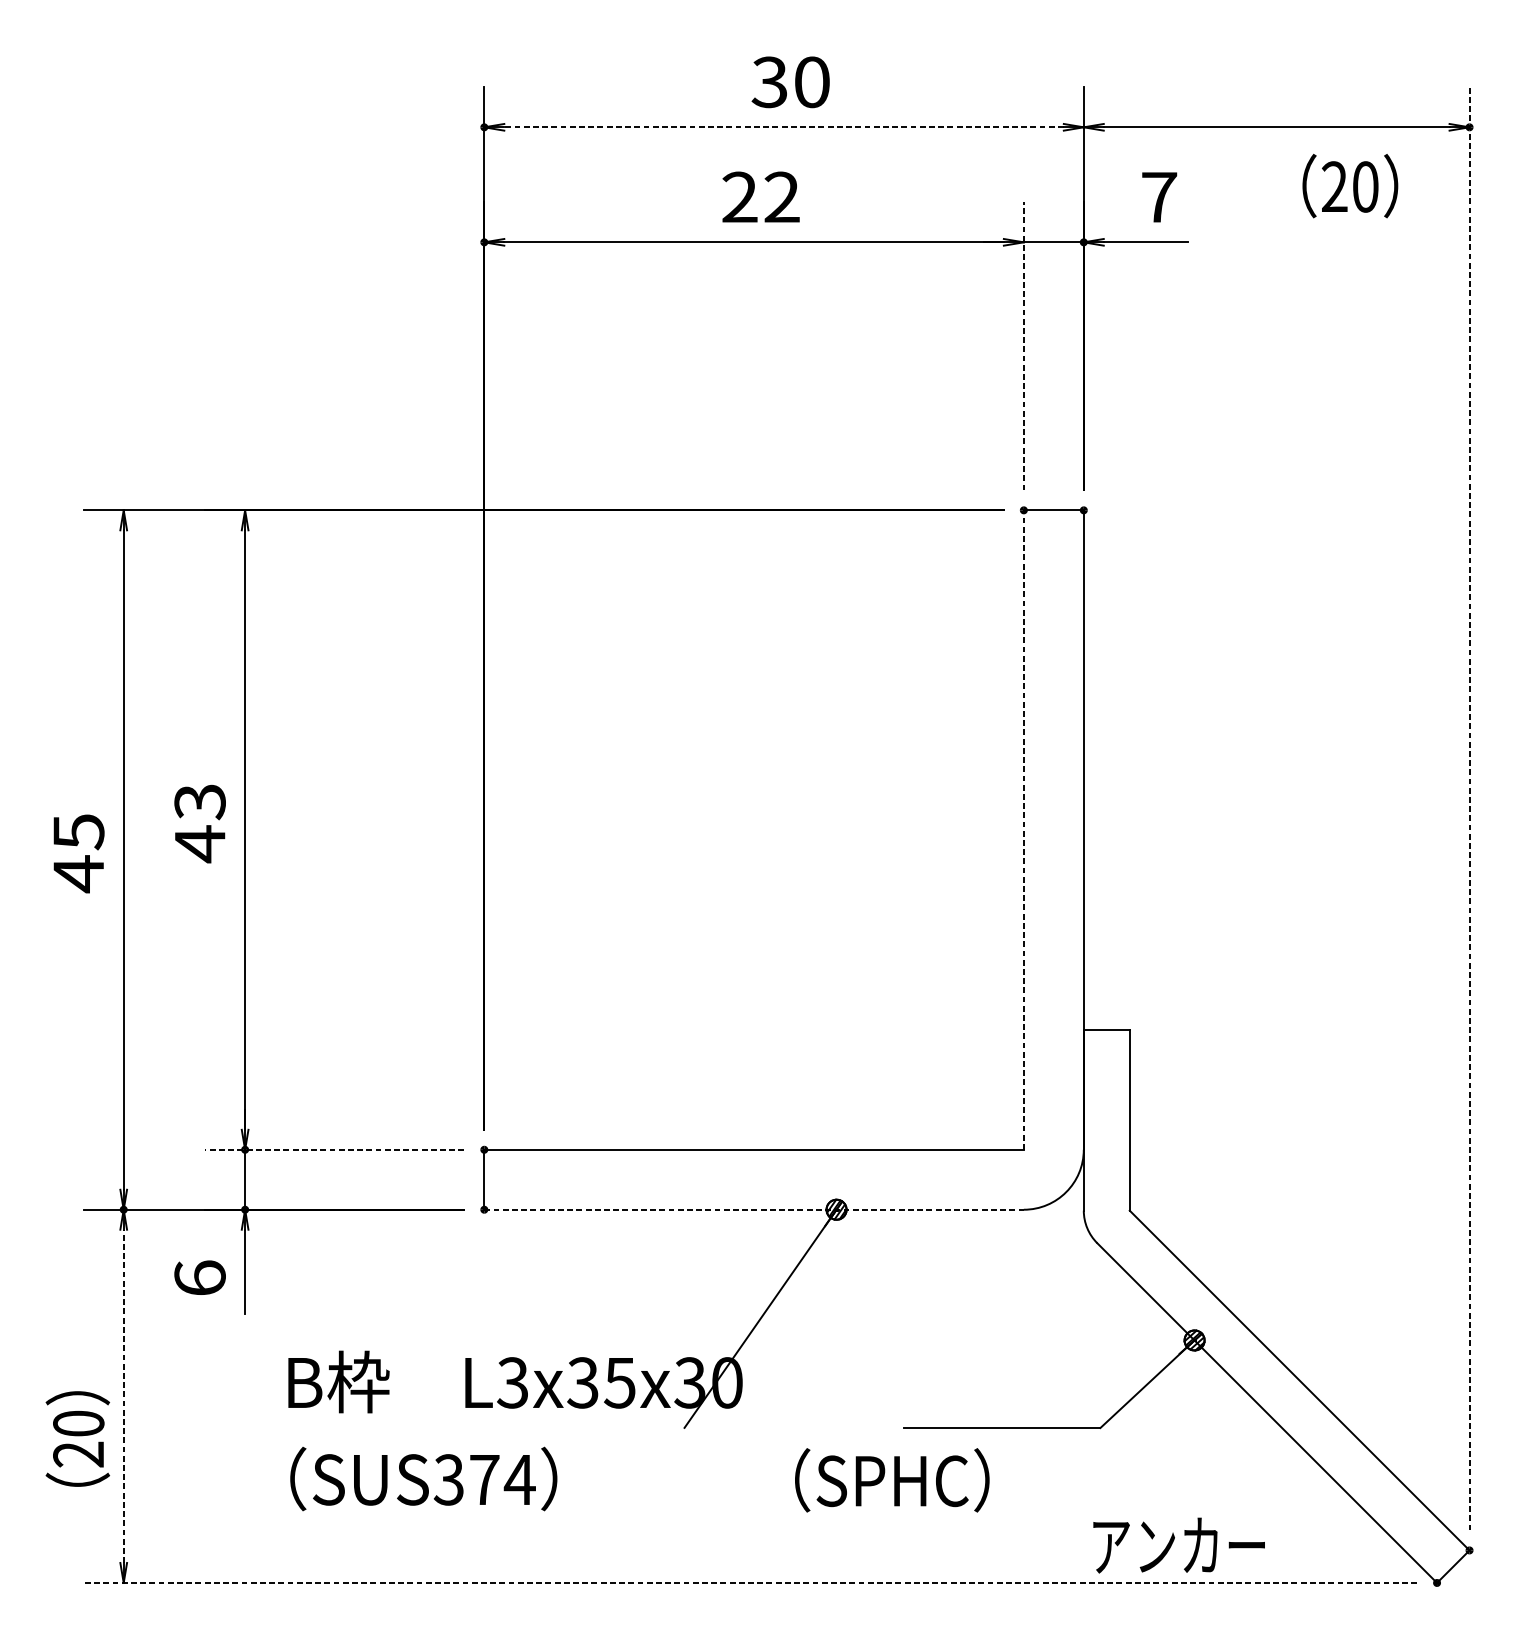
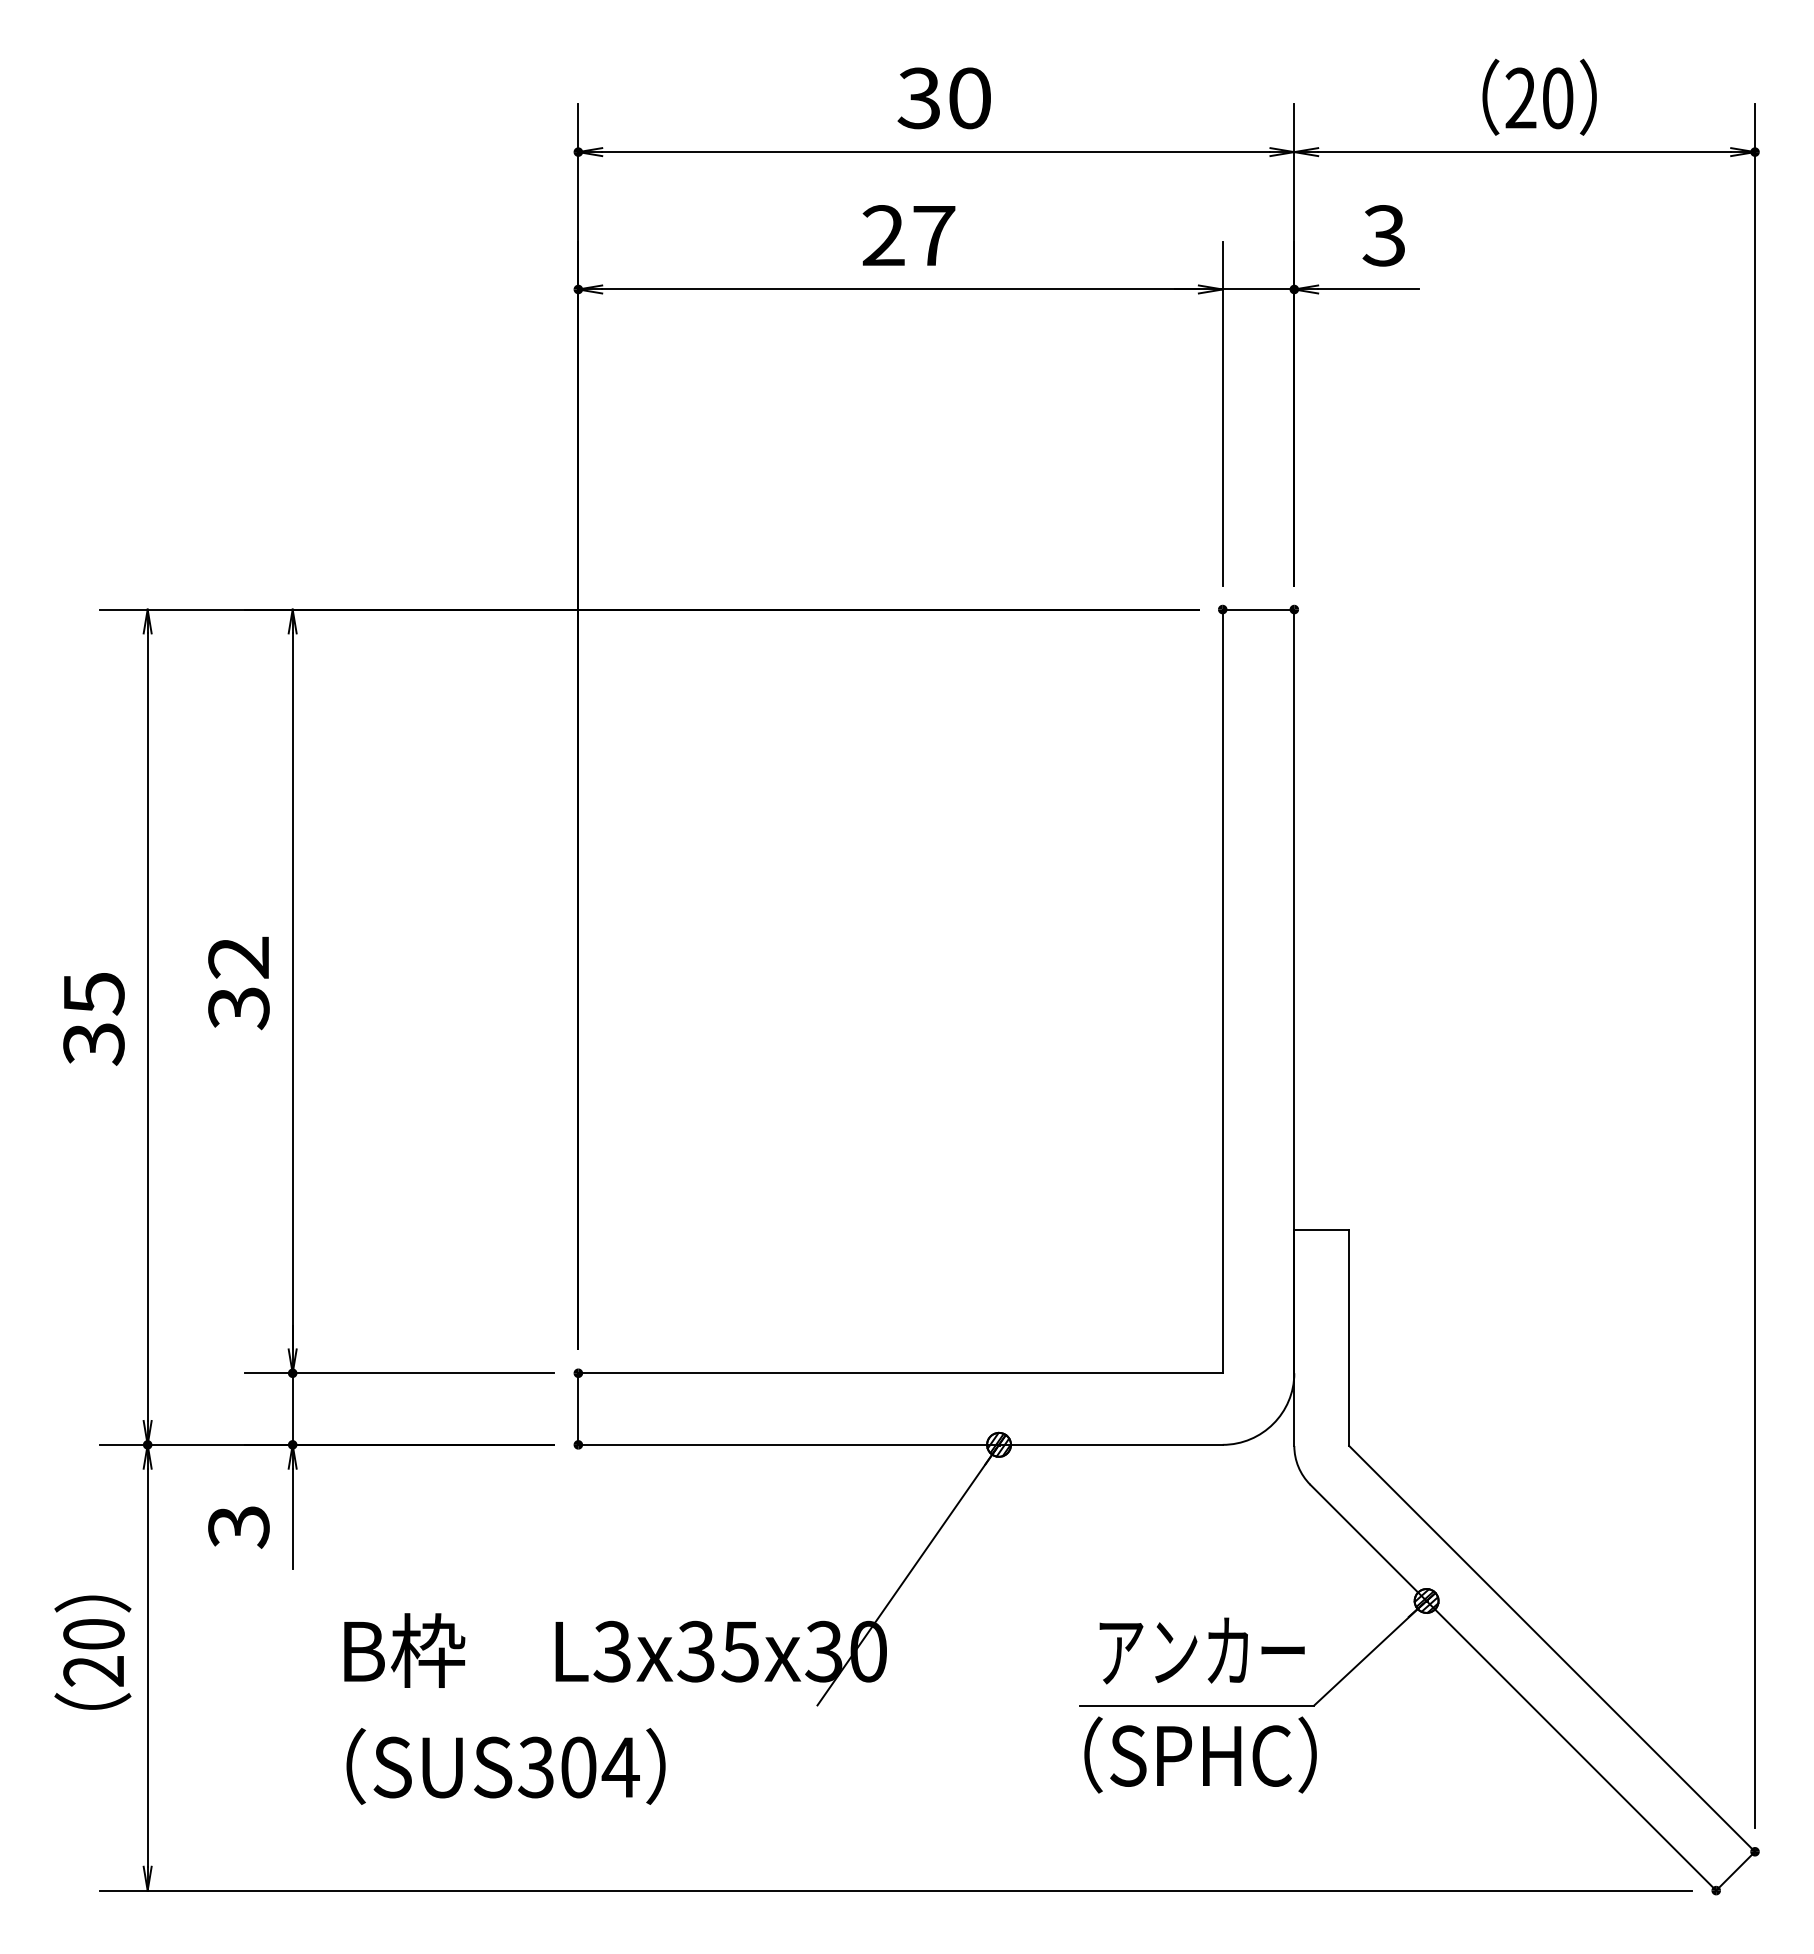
line: (783, 127) -> (935, 152), dashed -> solid
text: (1350, 185) -> (1539, 96), moved
text: (782, 197) -> (934, 235), 22 -> 27
text: (1158, 197) -> (1383, 235), 7 -> 3
line: (1023, 346) -> (1222, 413), dashed -> solid
line: (1469, 809) -> (1755, 966), dashed -> solid
text: (199, 823) -> (238, 983), 43 -> 32
line: (1023, 830) -> (1222, 991), dashed -> solid
text: (78, 873) -> (93, 1043), 45 -> 35
line: (334, 1149) -> (399, 1373), dashed -> solid
line: (754, 1209) -> (901, 1444), dashed -> solid
text: (199, 1278) -> (238, 1526), 6 -> 3
line: (123, 1396) -> (147, 1667), dashed -> solid
text: (77, 1438) -> (92, 1652), moved
text: (484, 1479) -> (578, 1767), SUS374 -> SUS304
text: (892, 1479) -> (1200, 1754), moved
text: (1178, 1545) -> (1201, 1650), moved
line: (749, 1582) -> (895, 1890), dashed -> solid

